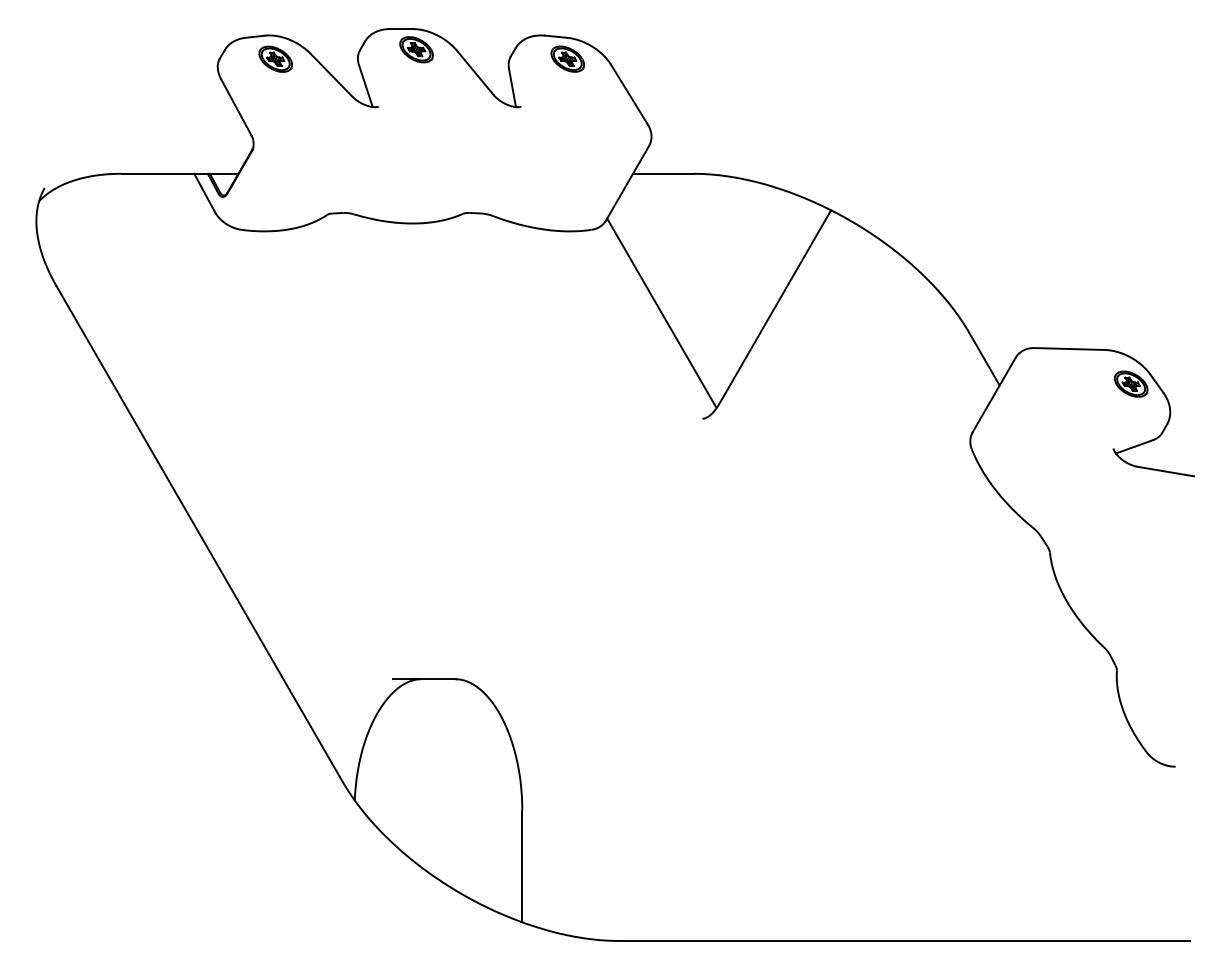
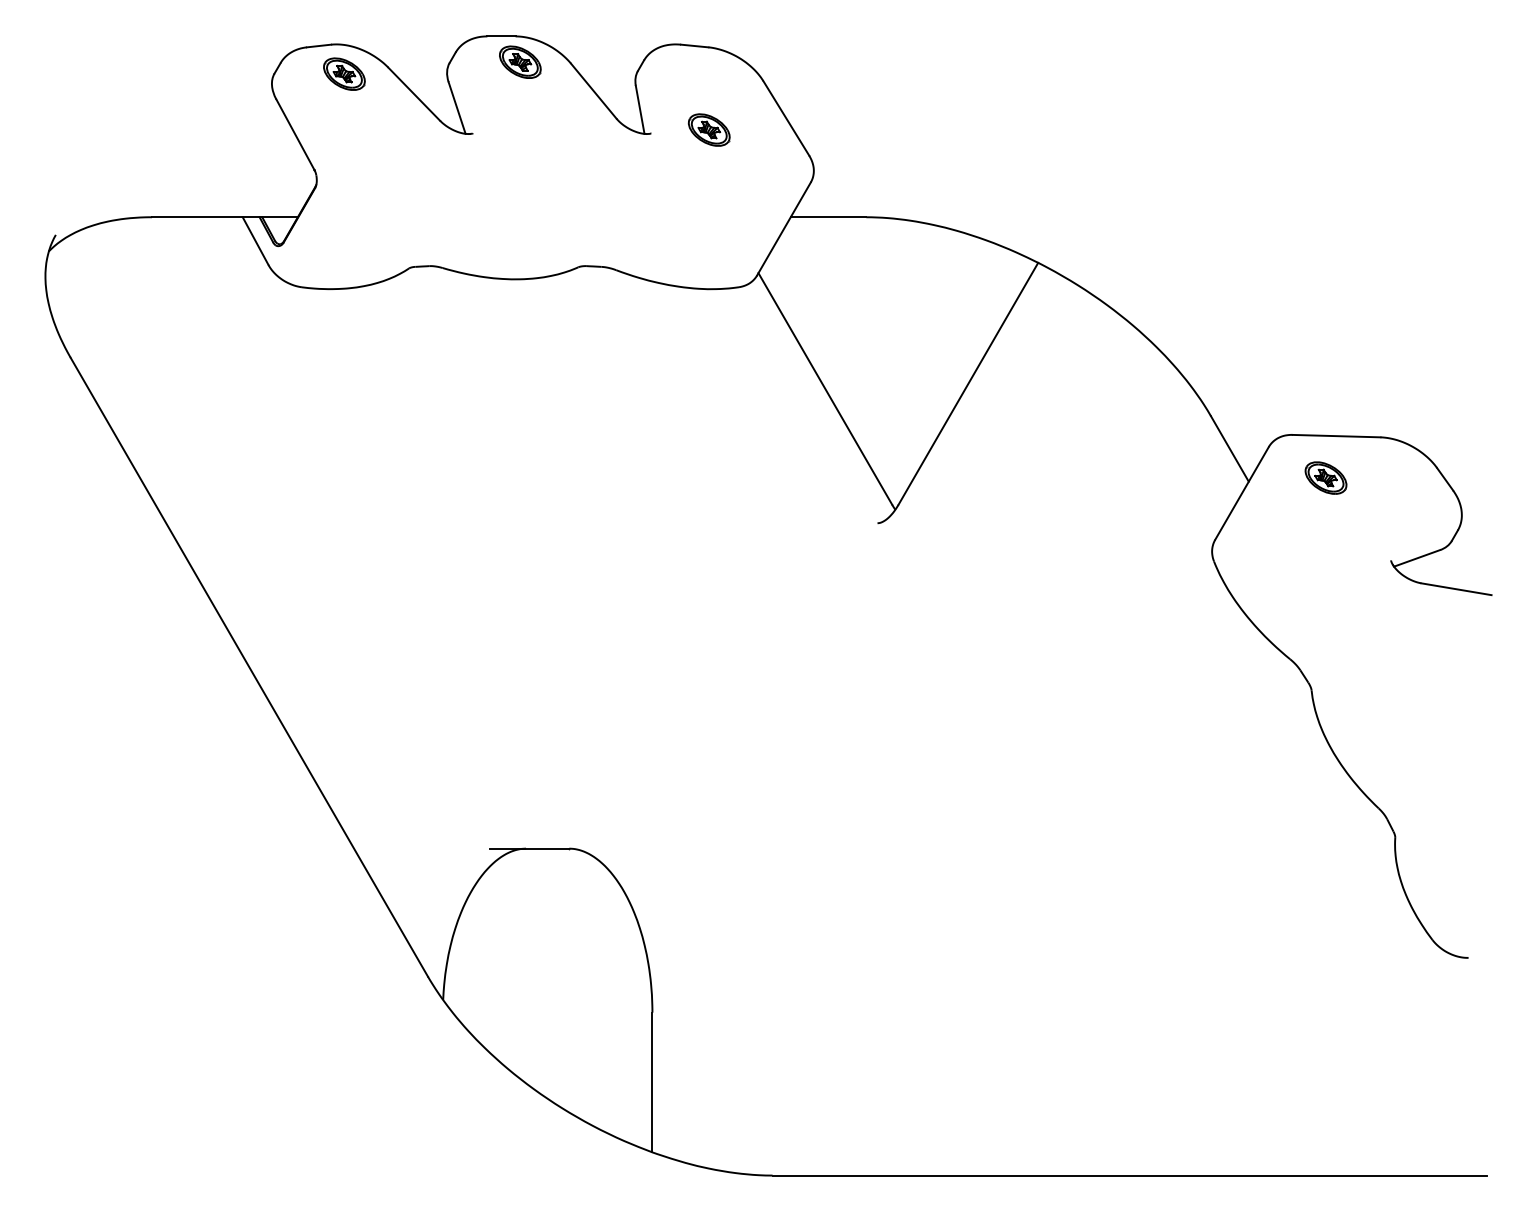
part: (567, 58) -> (708, 129), moved
part: (1130, 383) -> (1325, 477), moved

